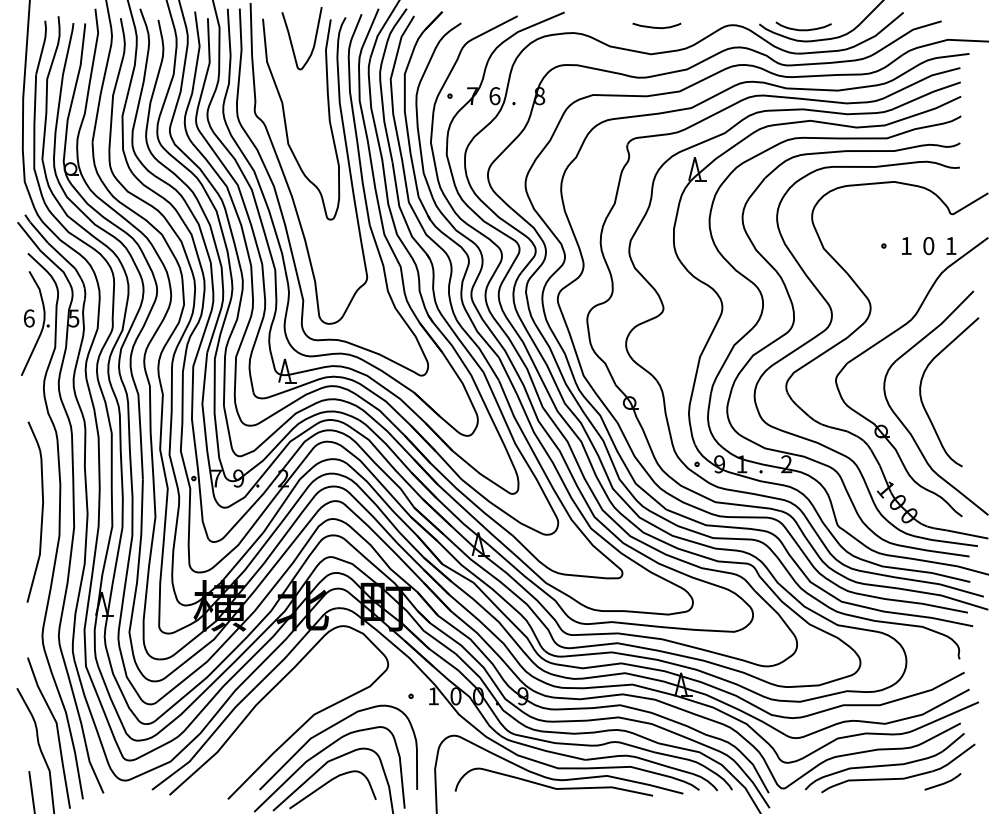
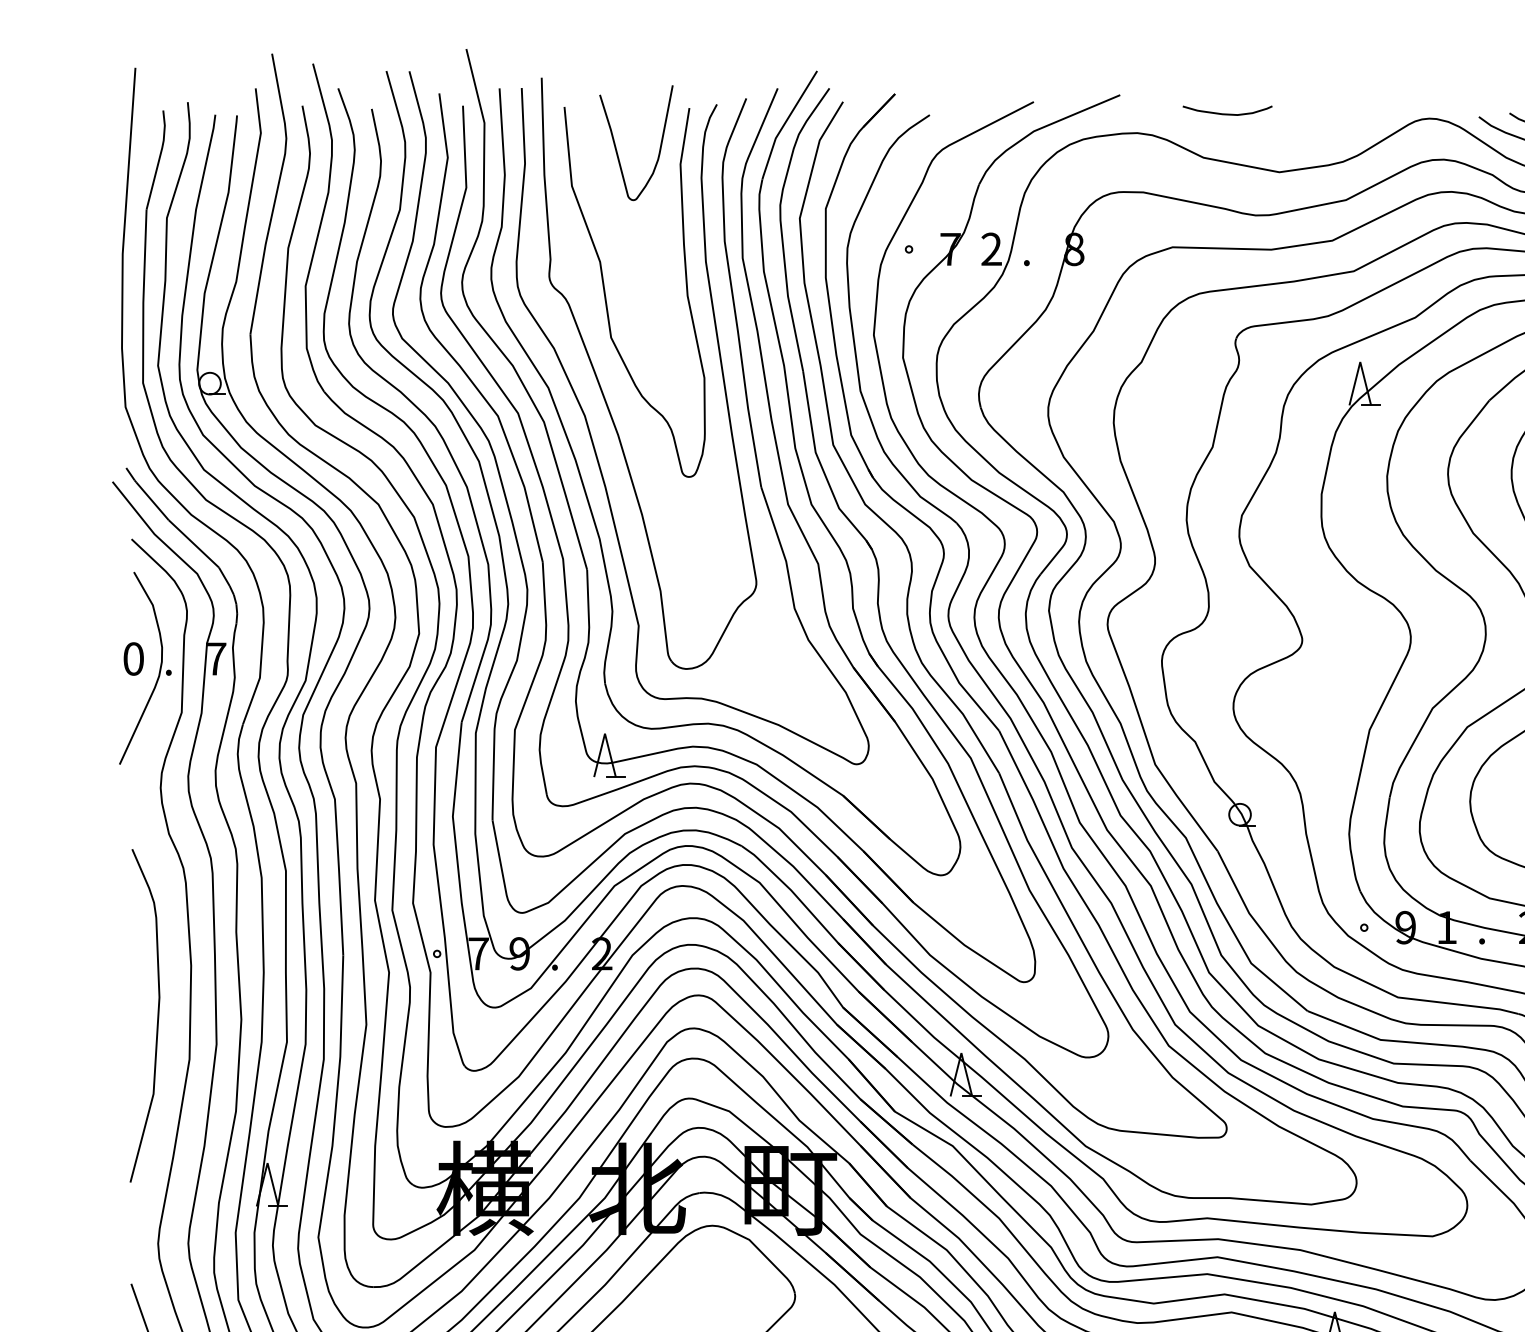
curve: (656, 27) -> (1226, 113), moved
text: (494, 96) -> (991, 250), 6 -> 2
text: (28, 318) -> (132, 659), 6 -> 0
text: (73, 318) -> (215, 659), 5 -> 7

